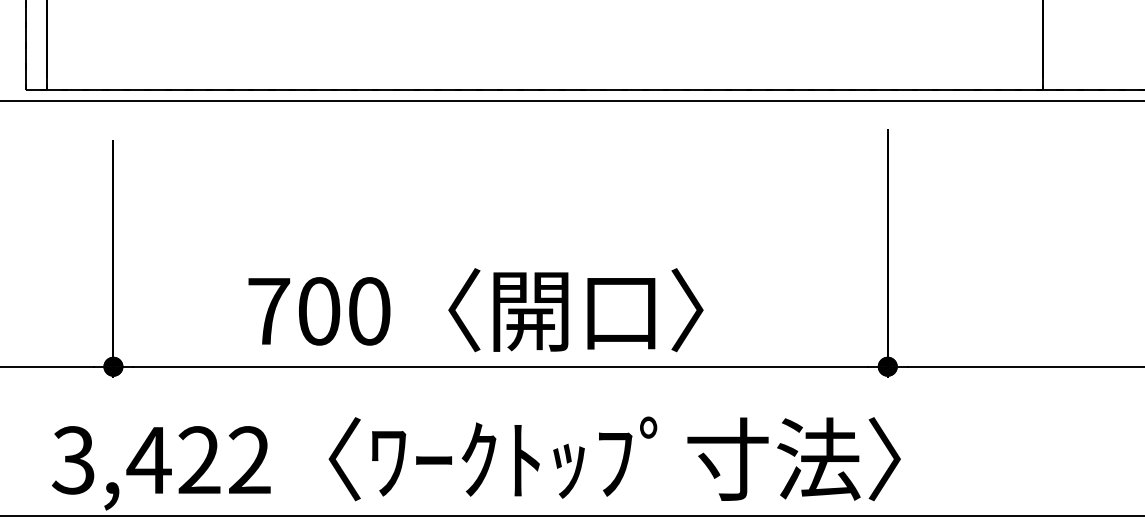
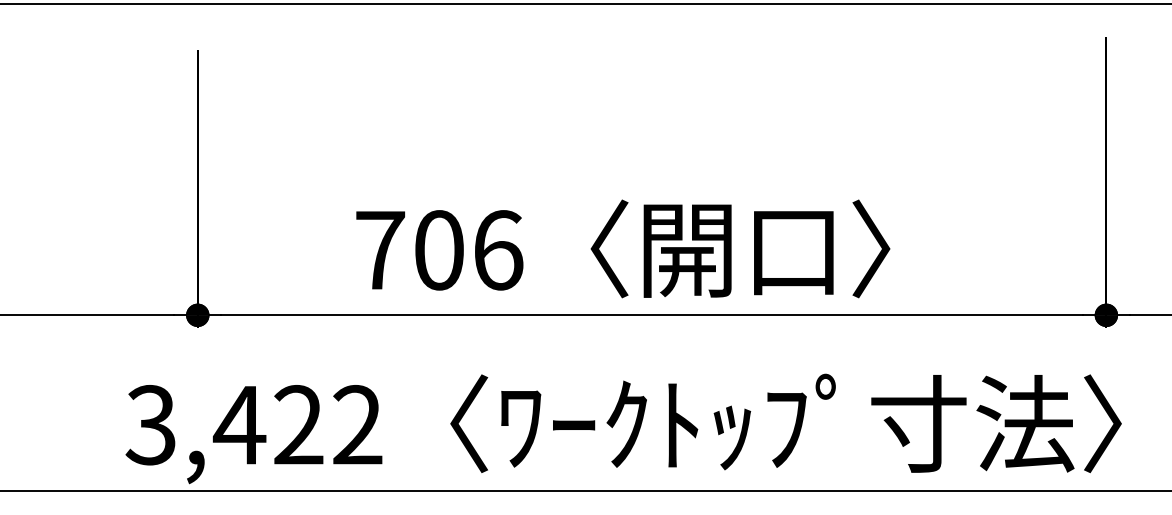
text: (369, 311) -> (498, 250), 700 -> 706

